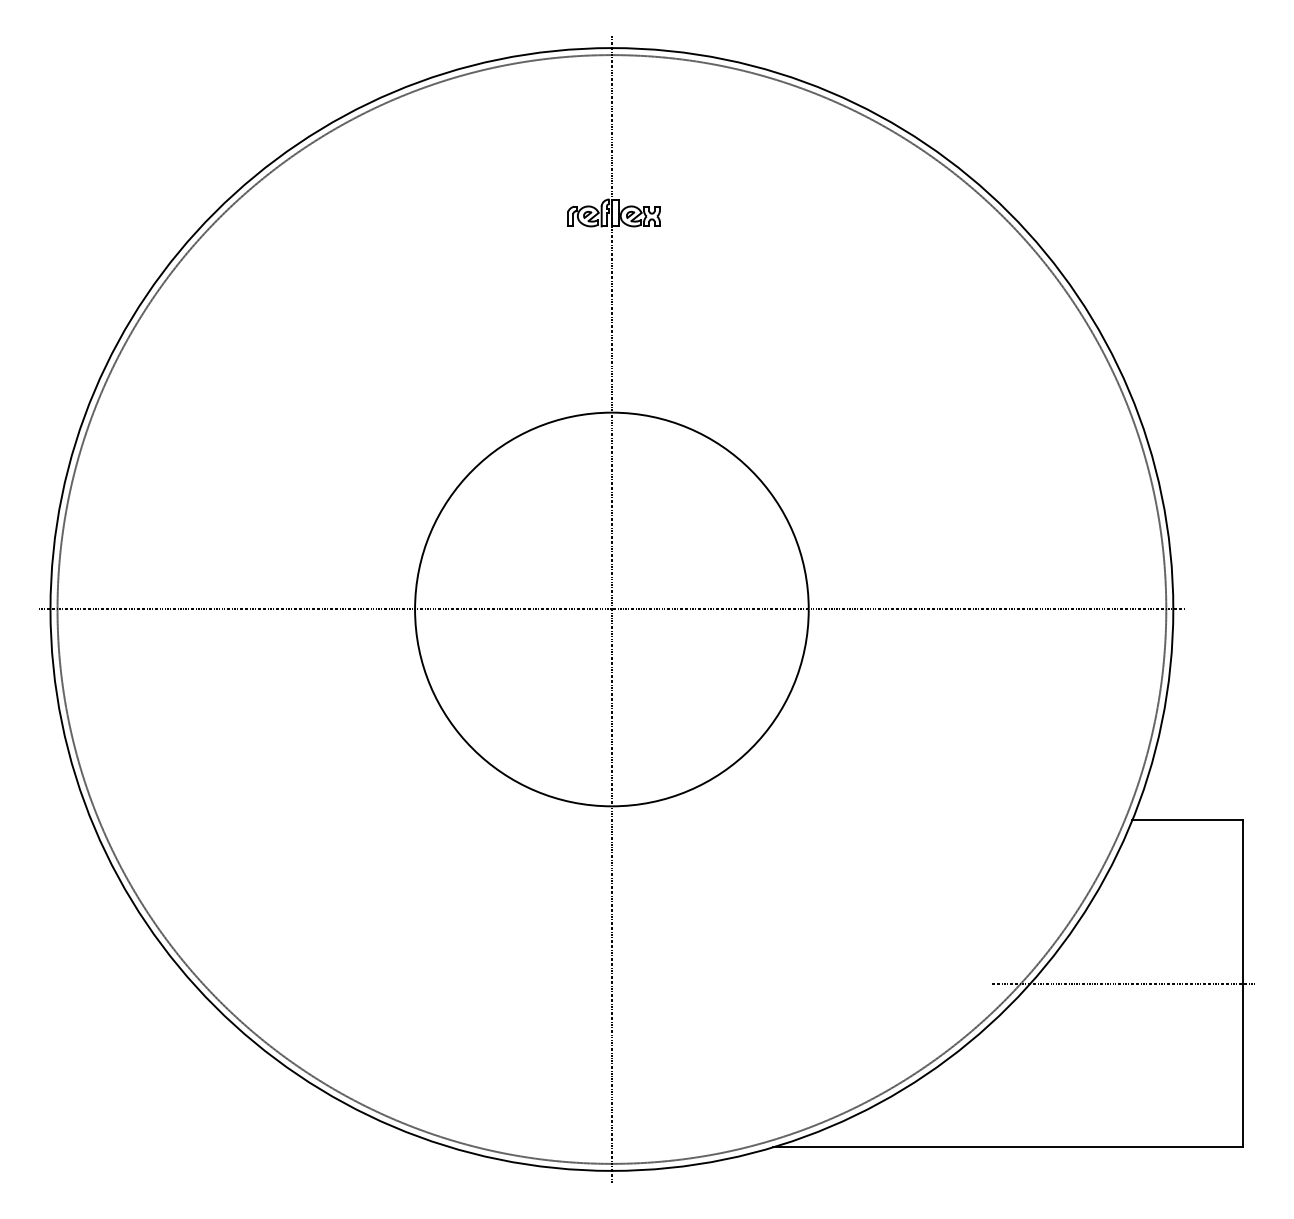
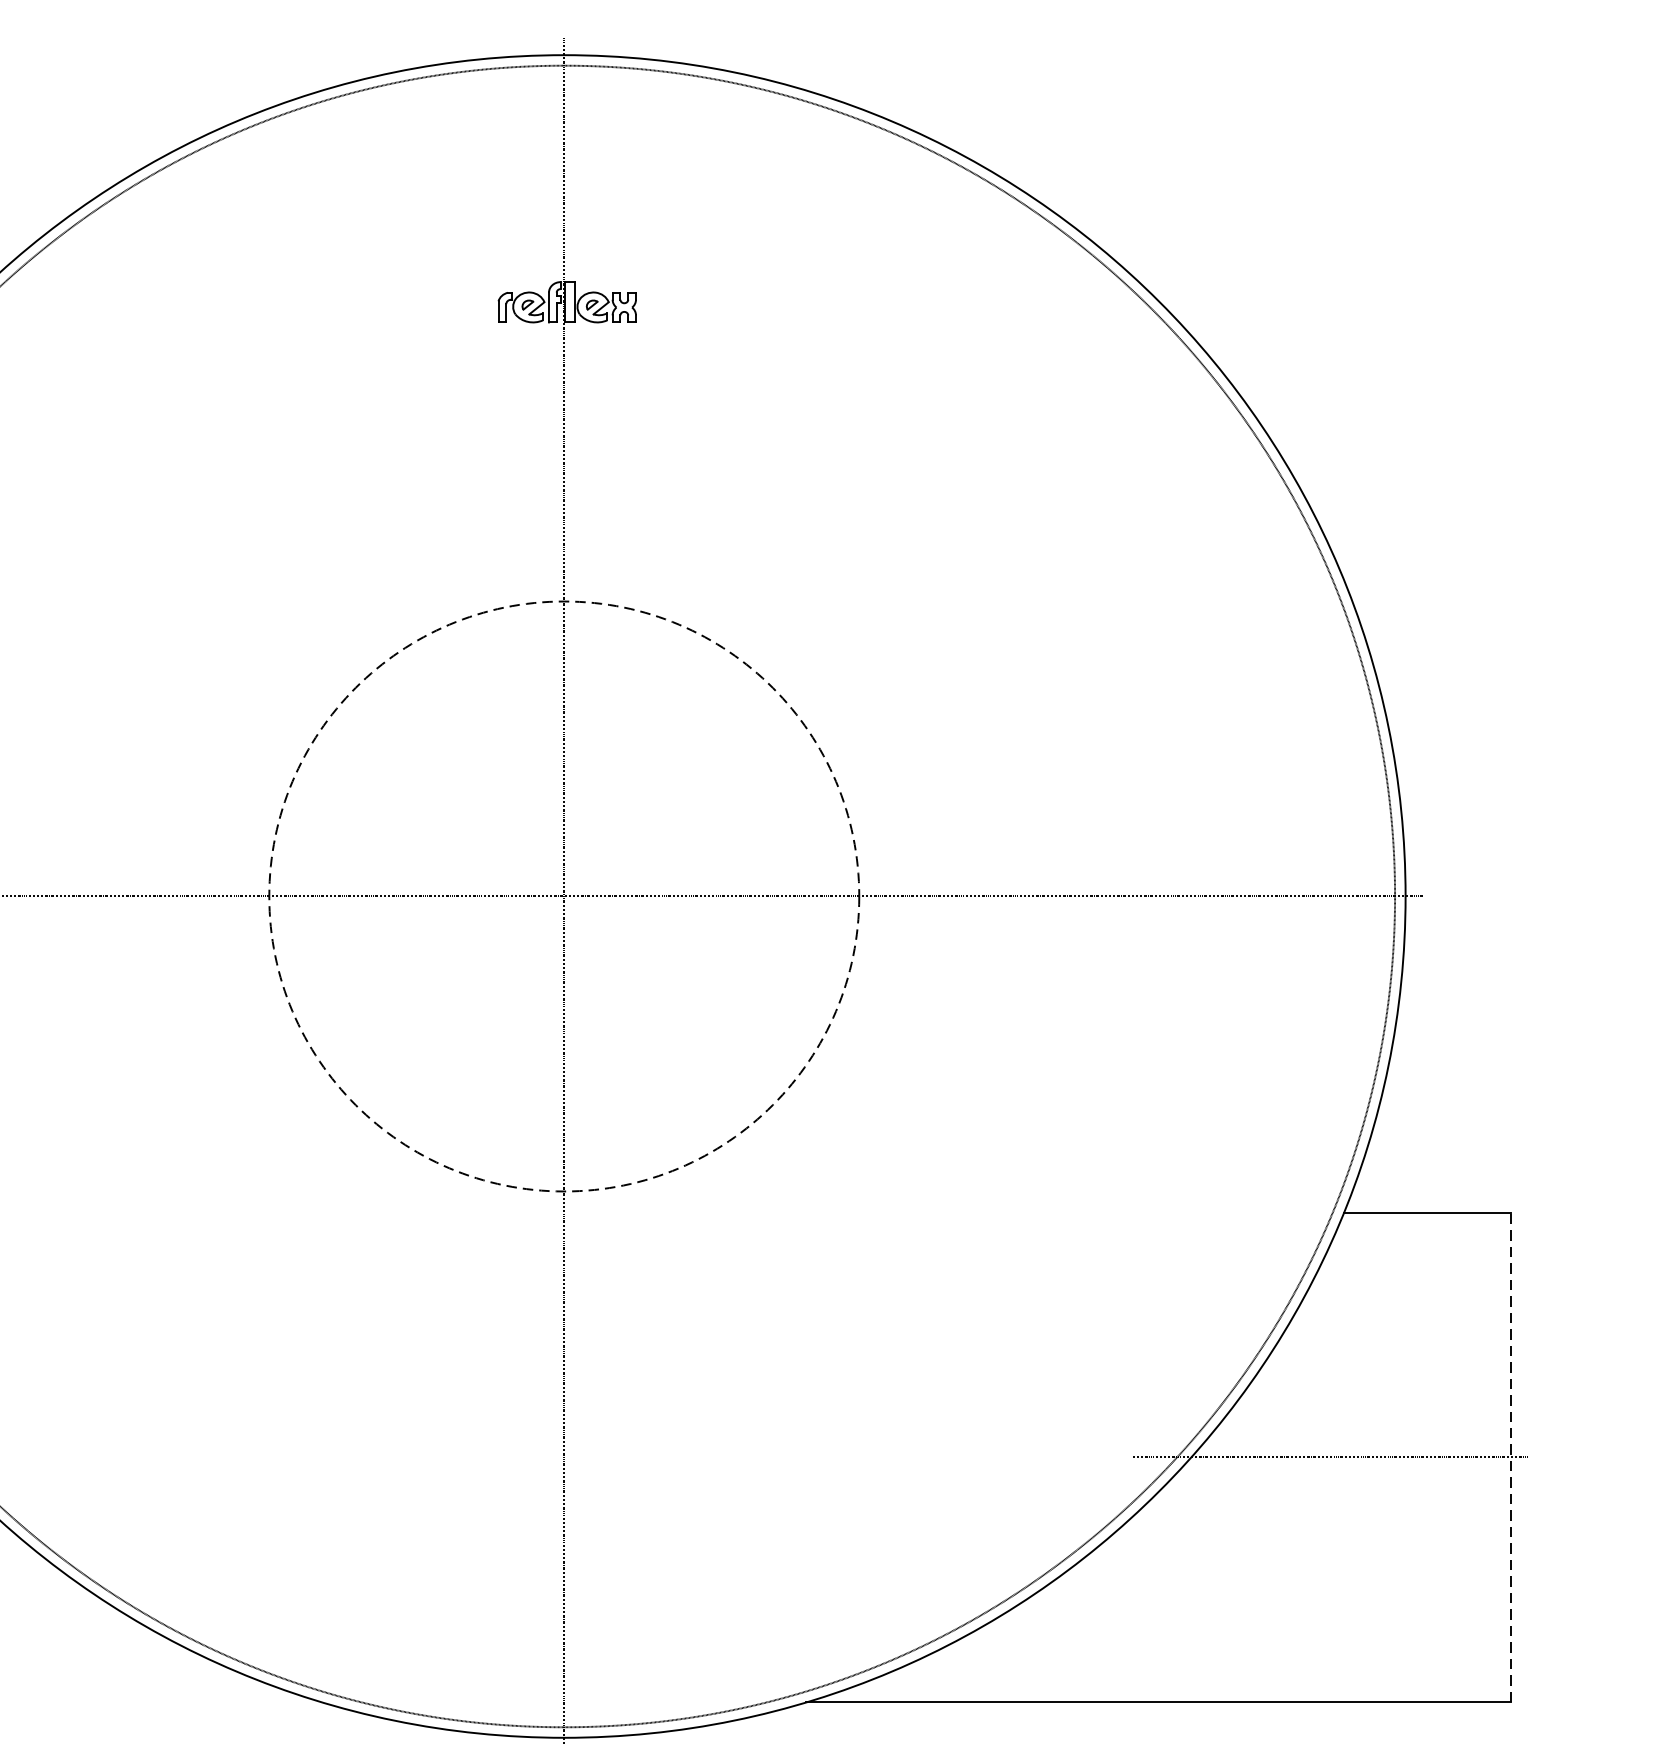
circle: (611, 609) -> (563, 896), solid -> dashed
line: (1243, 983) -> (1510, 1456), solid -> dashed

